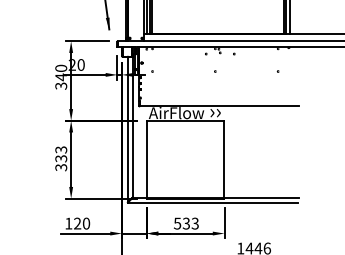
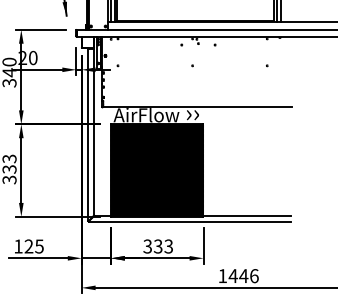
hatch: (185, 159) -> (157, 170), added
text: (177, 222) -> (147, 245), 533 -> 333
text: (86, 223) -> (39, 246), 120 -> 125

